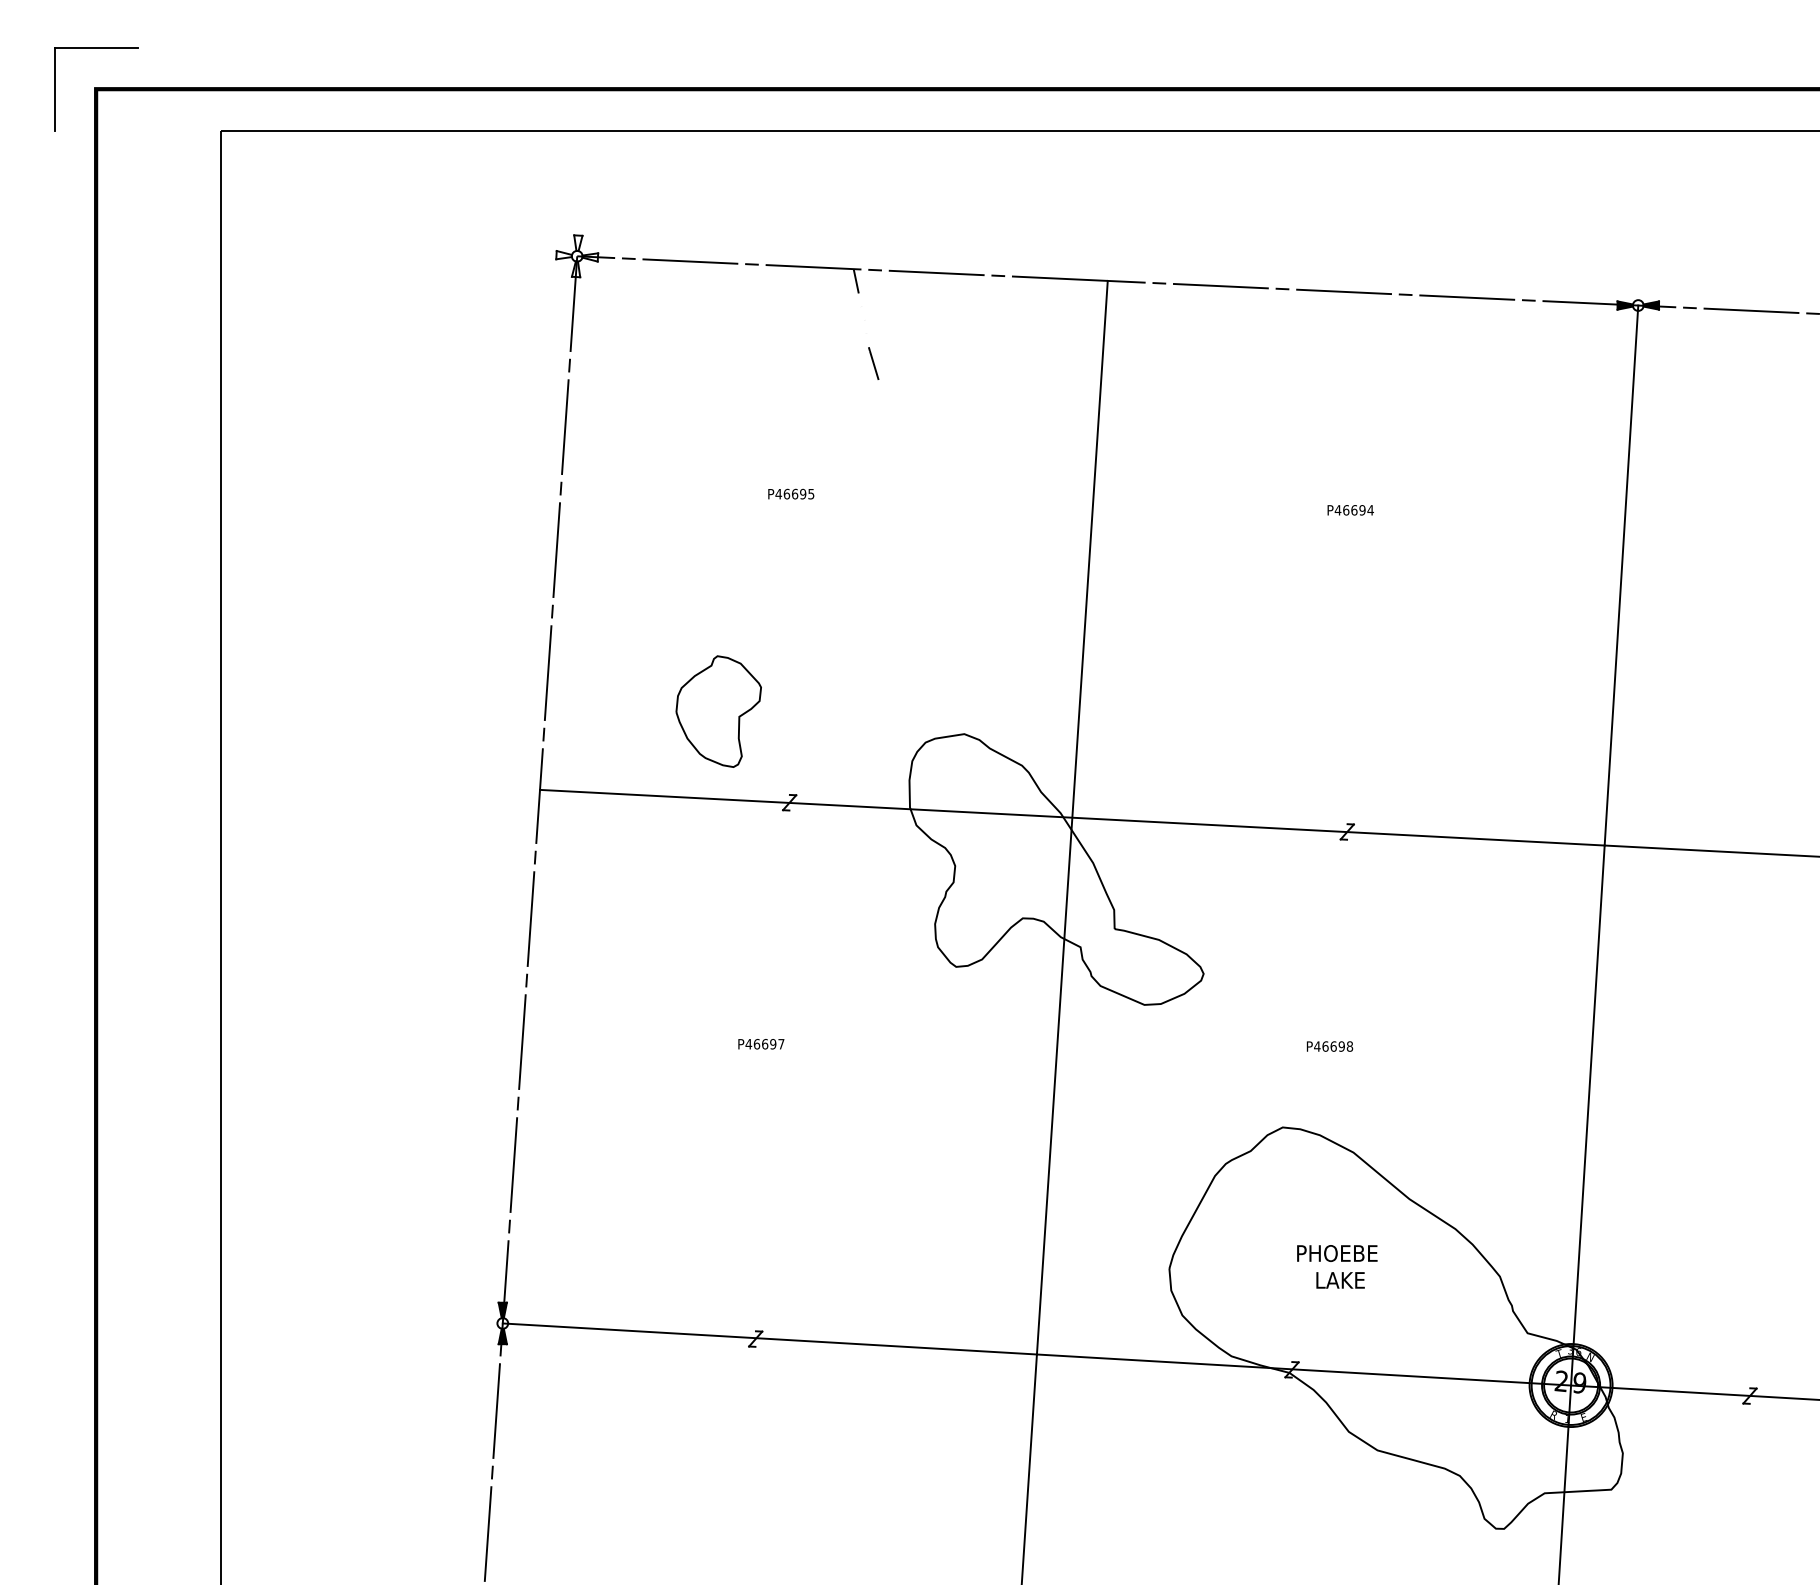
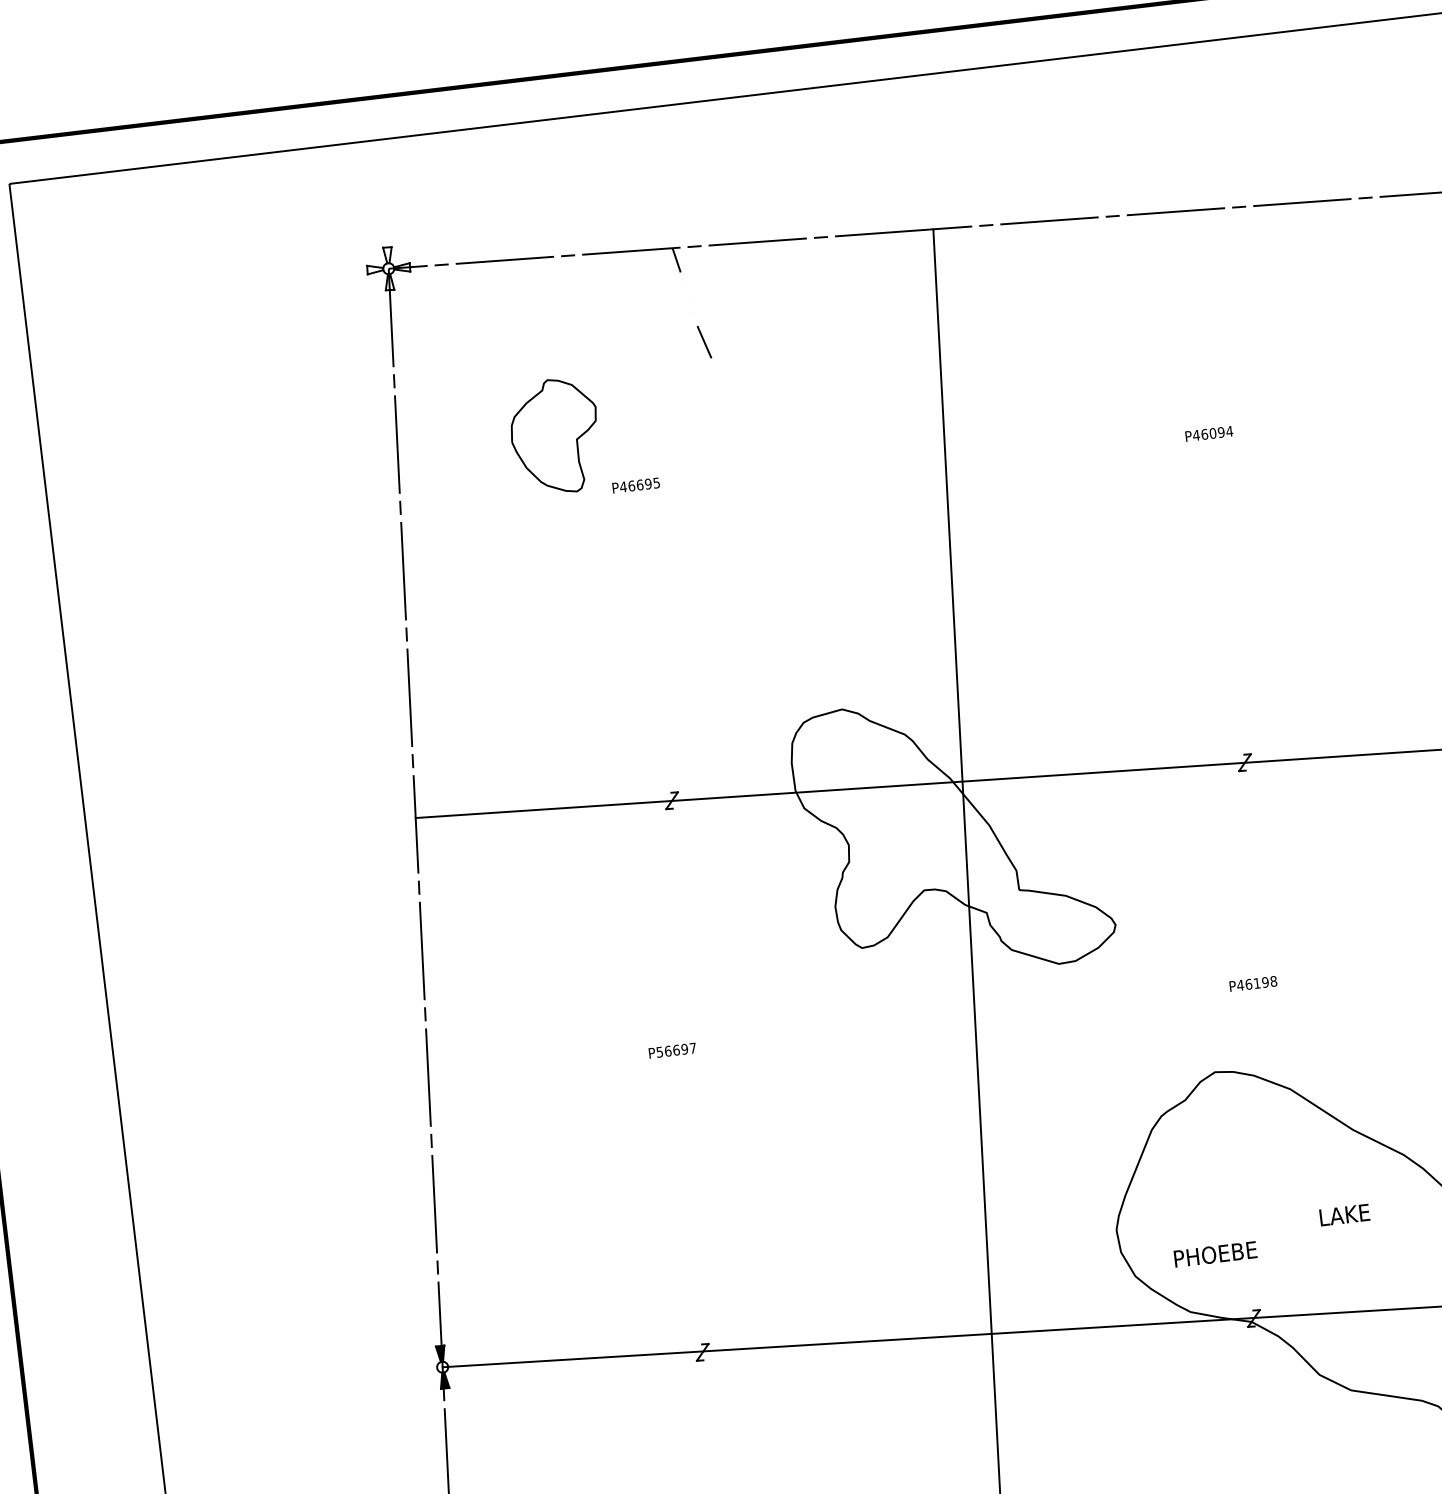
text: (1354, 510) -> (1213, 433), P46694 -> P46094
part: (718, 711) -> (555, 436), moved
text: (748, 1044) -> (659, 1052), P46697 -> P56697
text: (1333, 1046) -> (1256, 983), P46698 -> P46198
text: (1337, 1253) -> (1215, 1254), moved
text: (1340, 1280) -> (1344, 1215), moved

